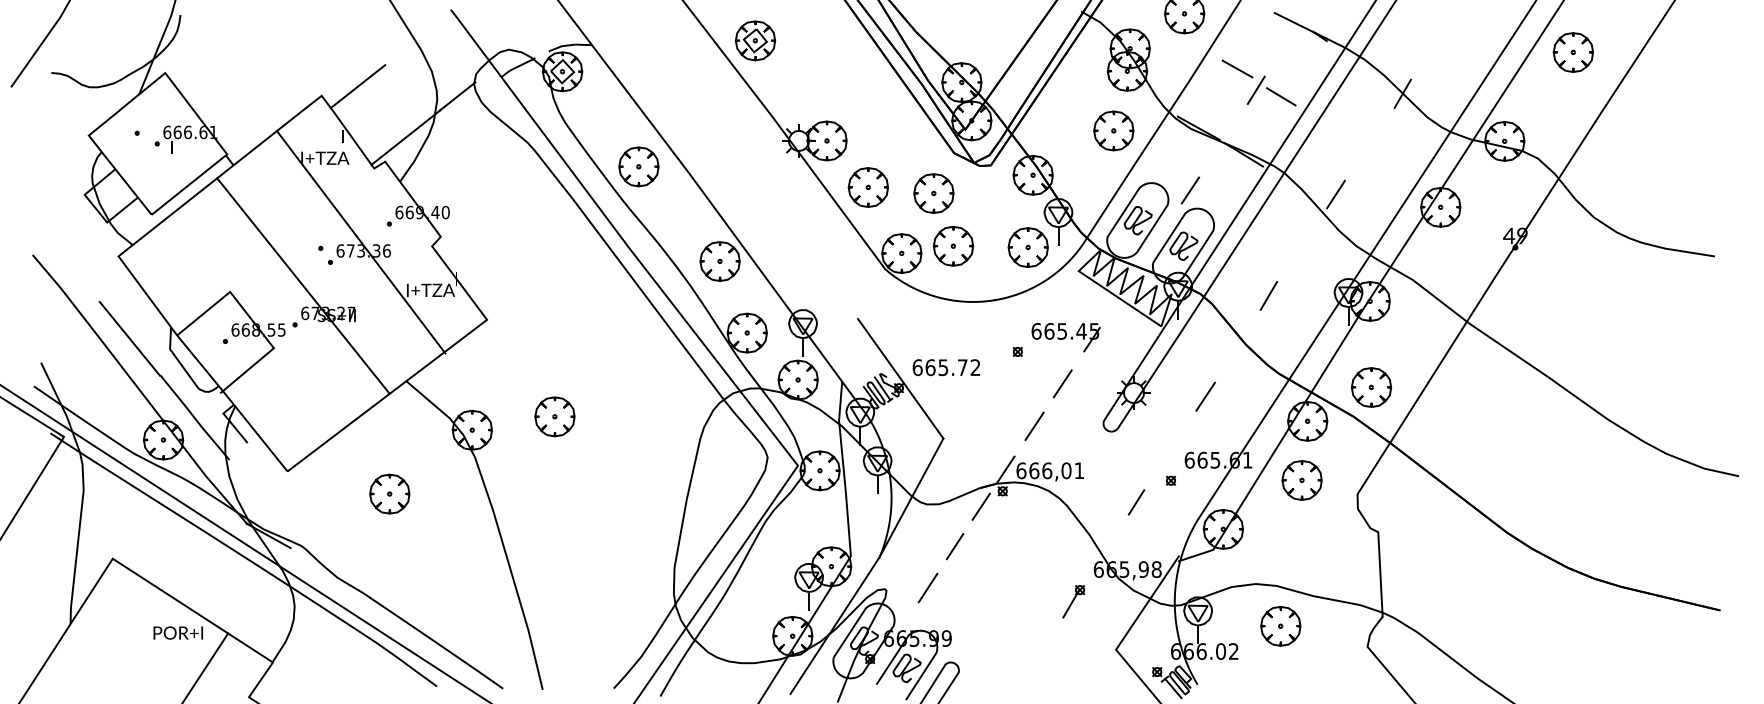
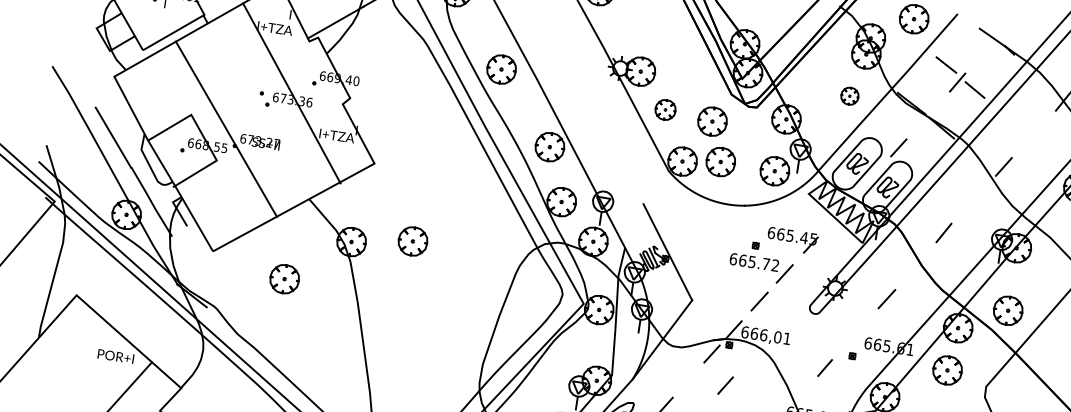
part: (1113, 130) -> (849, 95), size x0.6
part: (867, 187) -> (664, 109), size x0.7
line: (303, 285) -> (226, 128), moved
text: (945, 367) -> (753, 262), moved
line: (954, 546) -> (725, 385), moved

